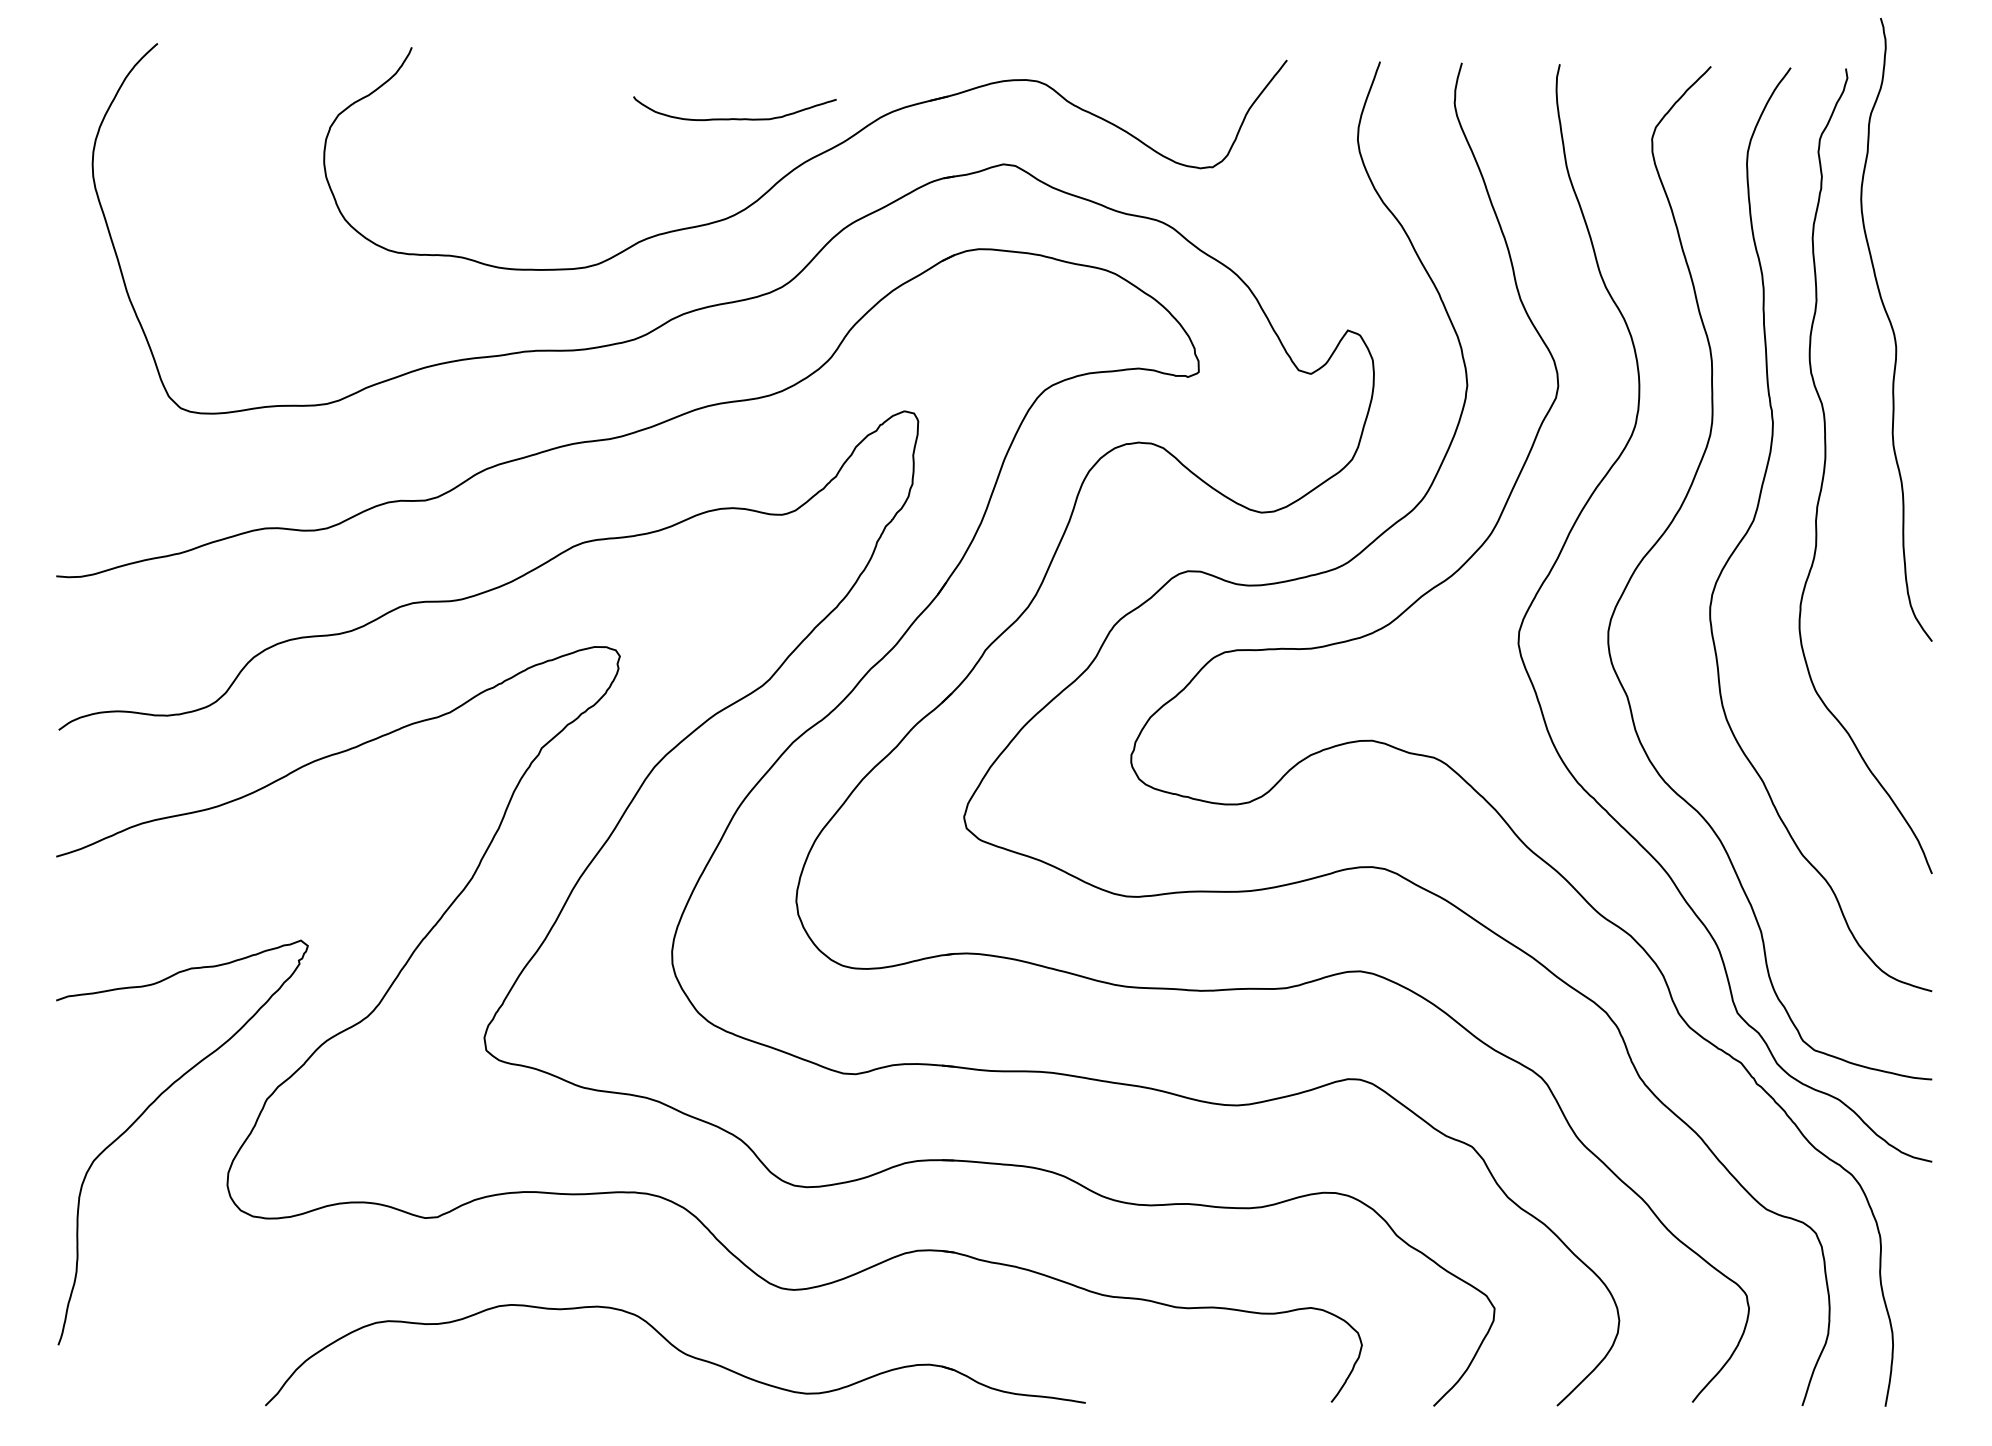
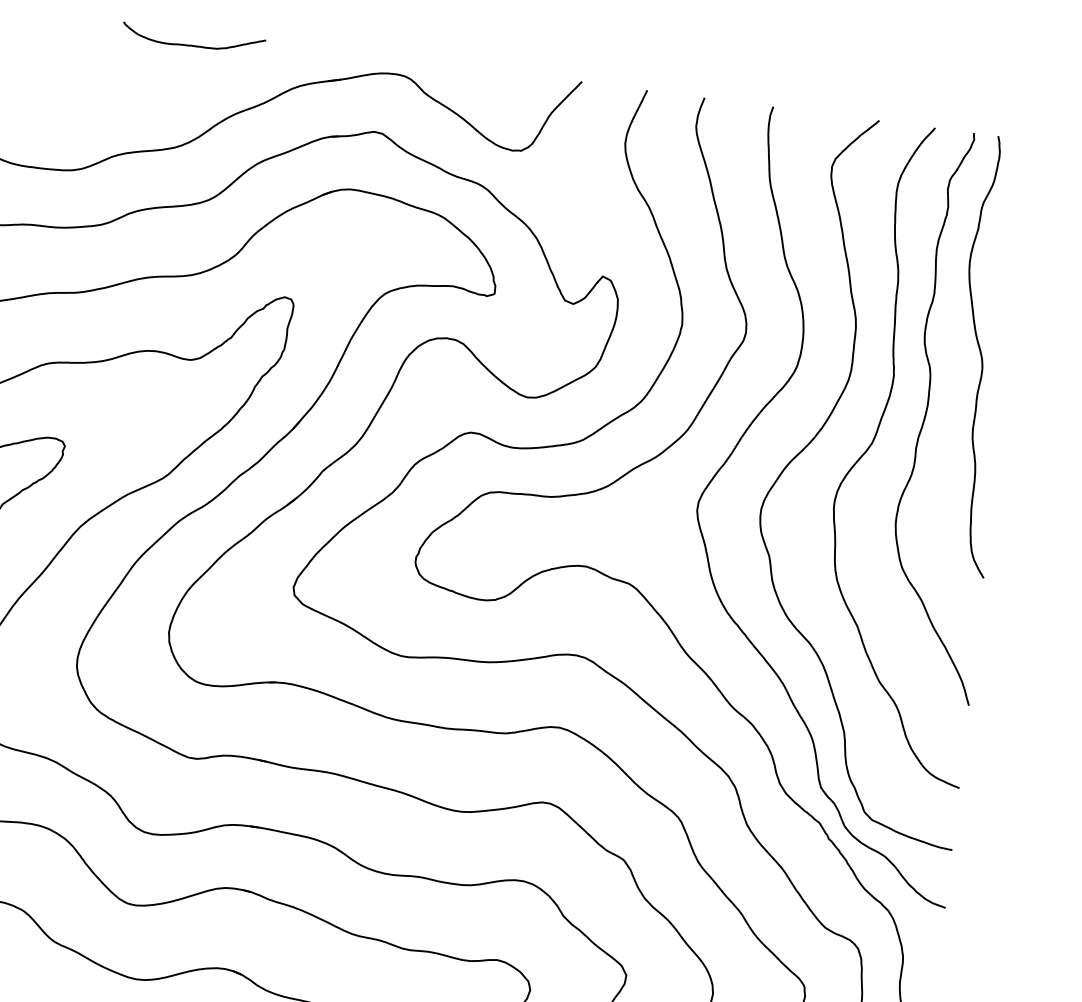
curve: (734, 118) -> (192, 45), moved
curve: (1894, 330) -> (982, 356), moved

